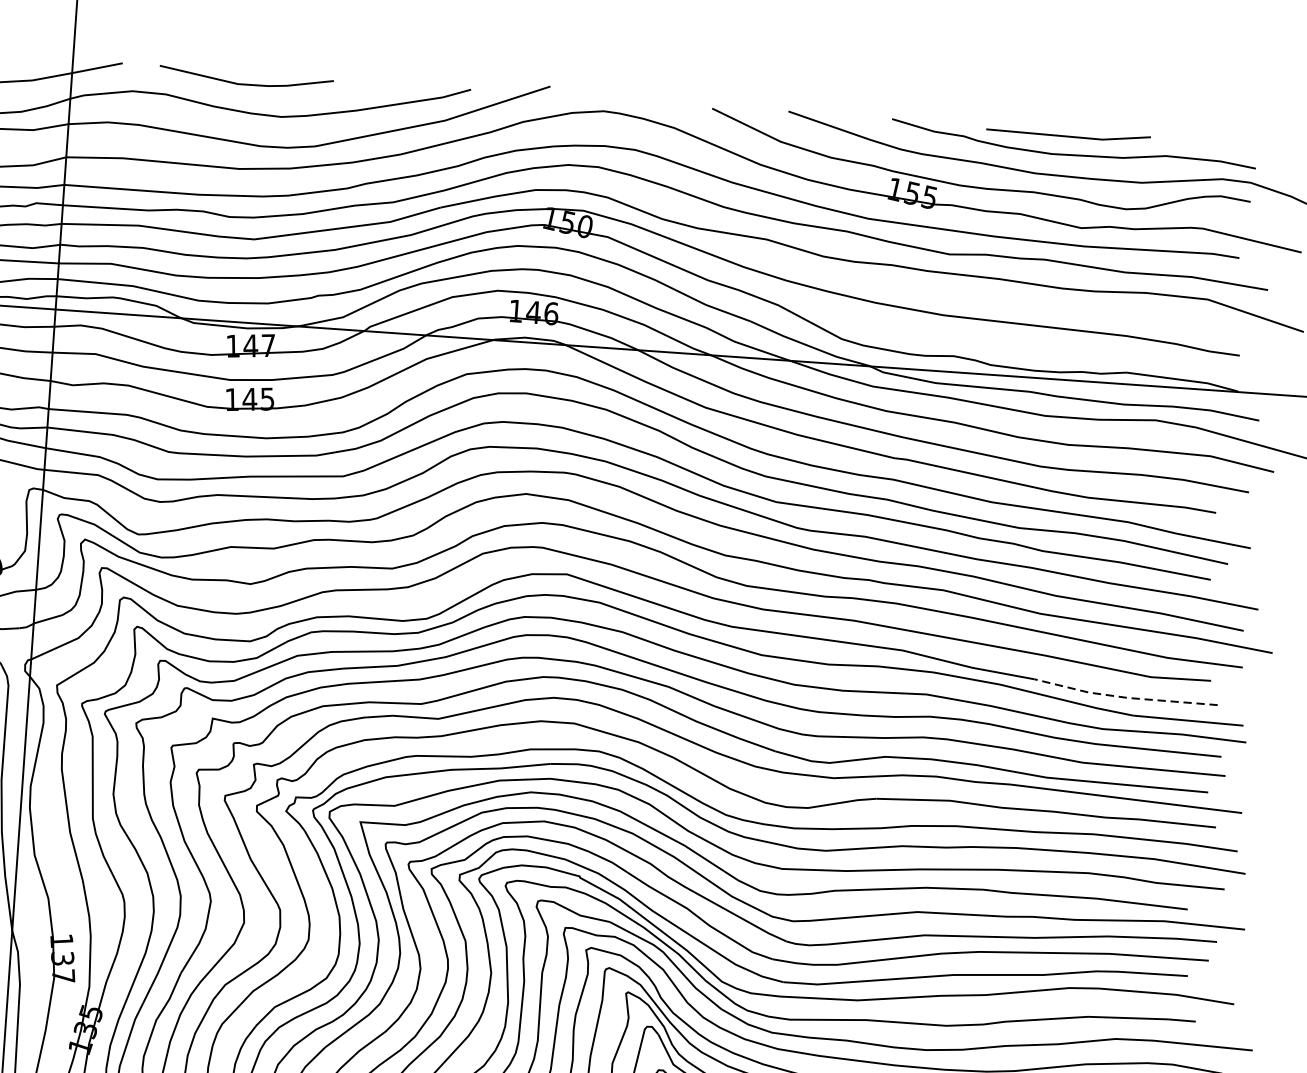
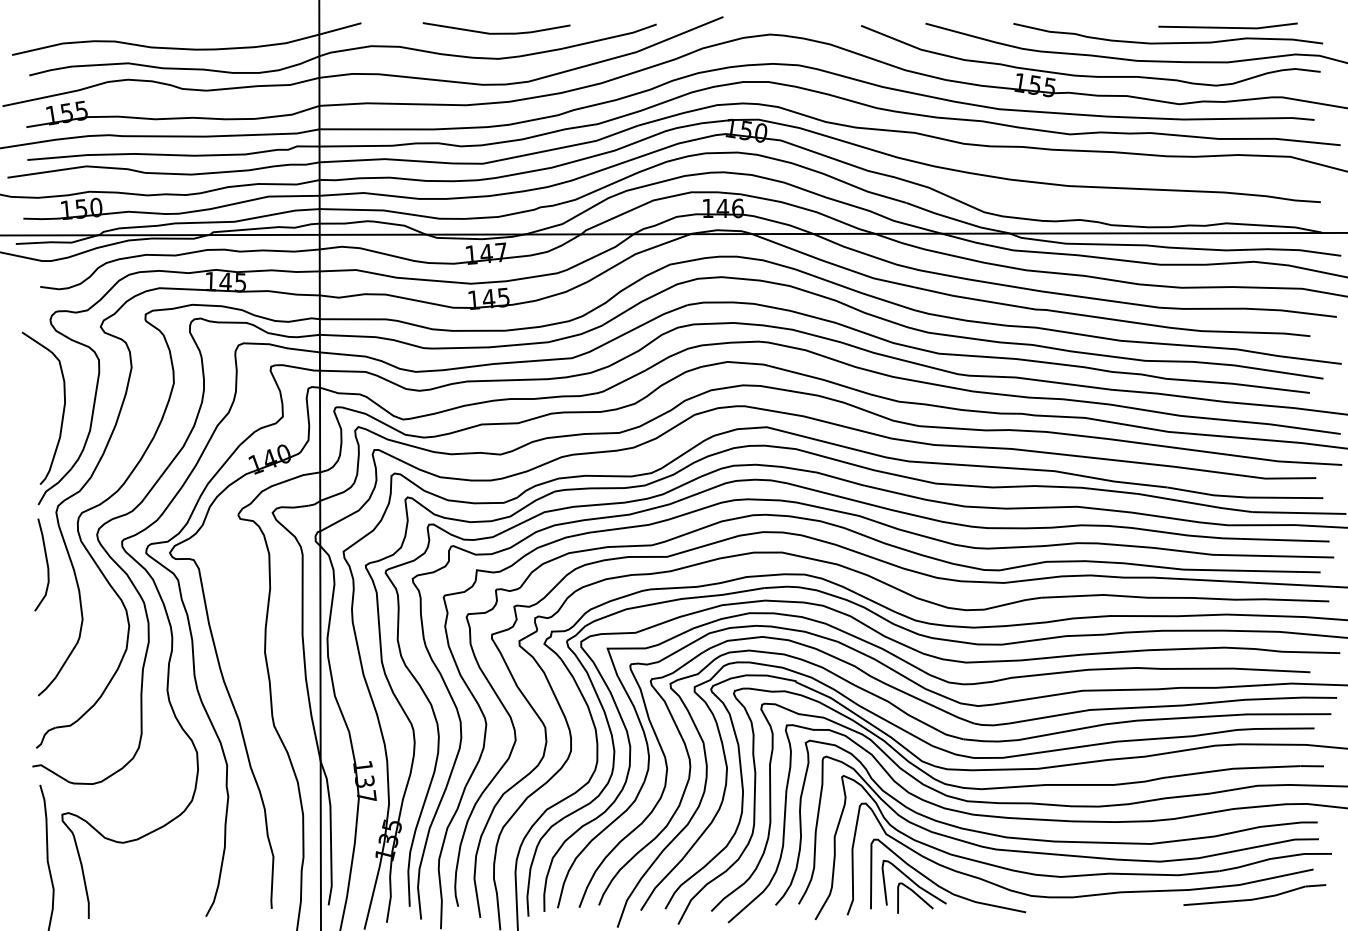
line: (245, 83) -> (496, 32), moved
line: (1067, 136) -> (1227, 27), moved
line: (1125, 697) -> (1245, 497), dashed -> solid

